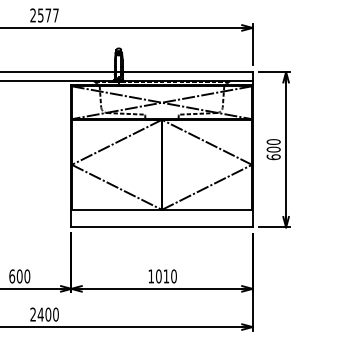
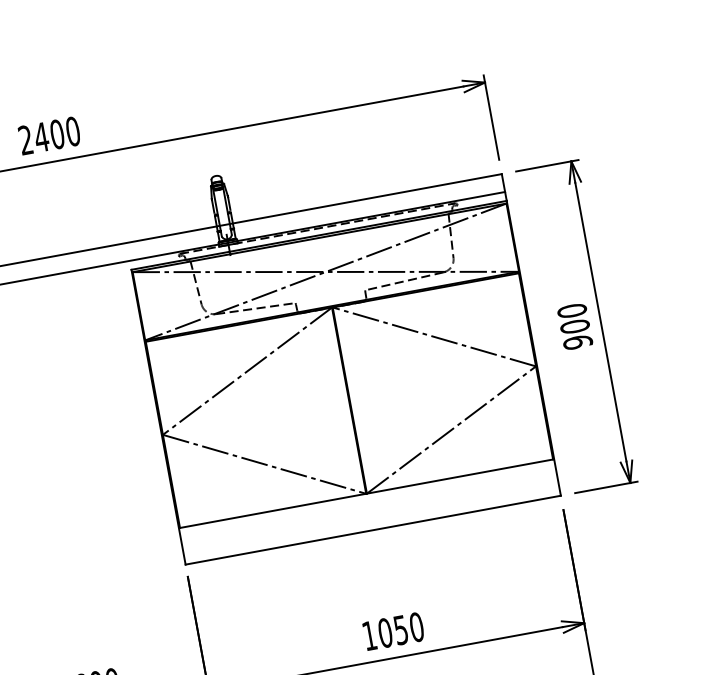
text: (47, 15) -> (55, 134), 2577 -> 2400
text: (273, 157) -> (577, 343), 600 -> 900
text: (166, 276) -> (401, 630), 1010 -> 1050

